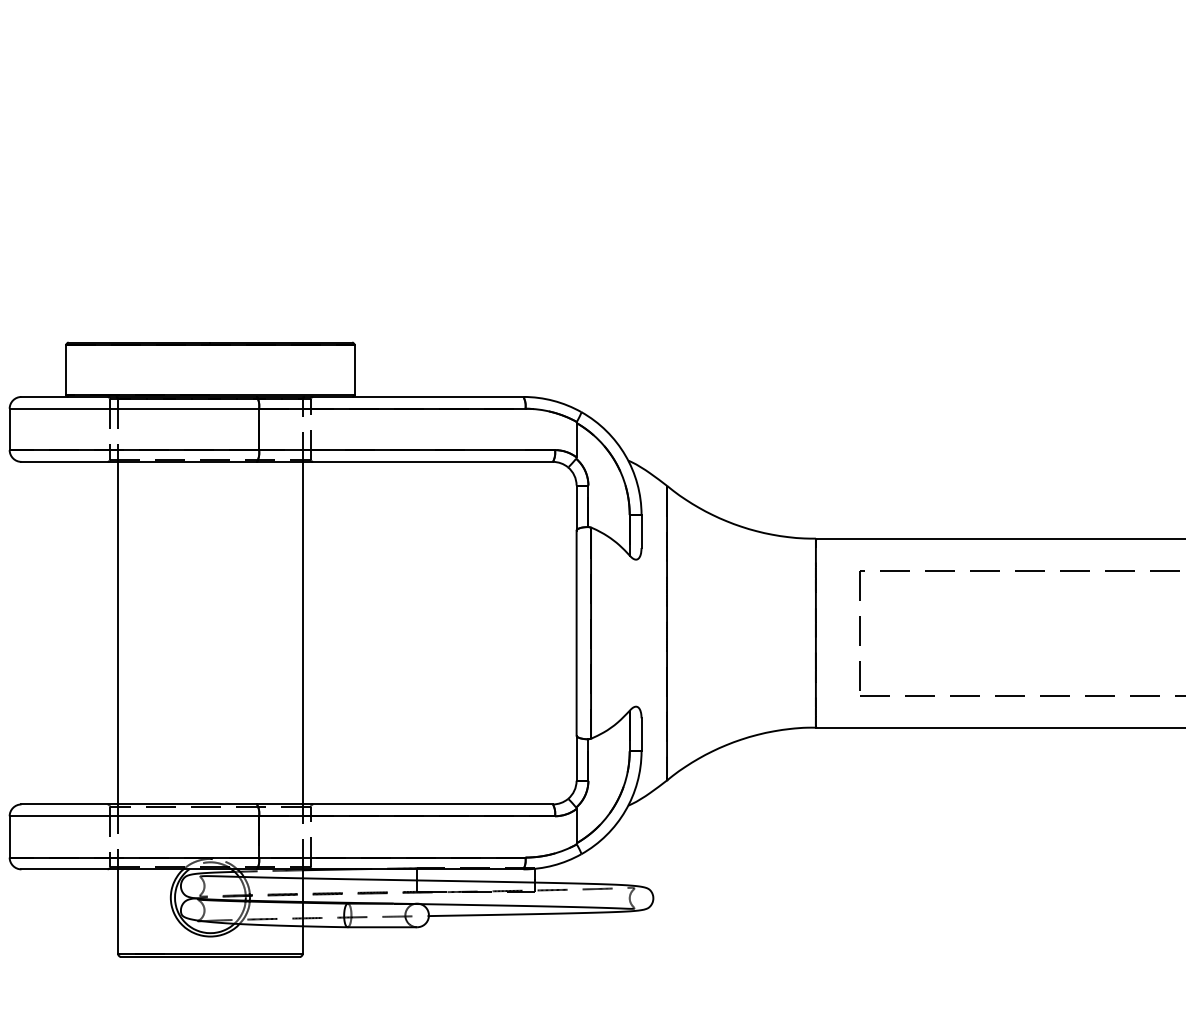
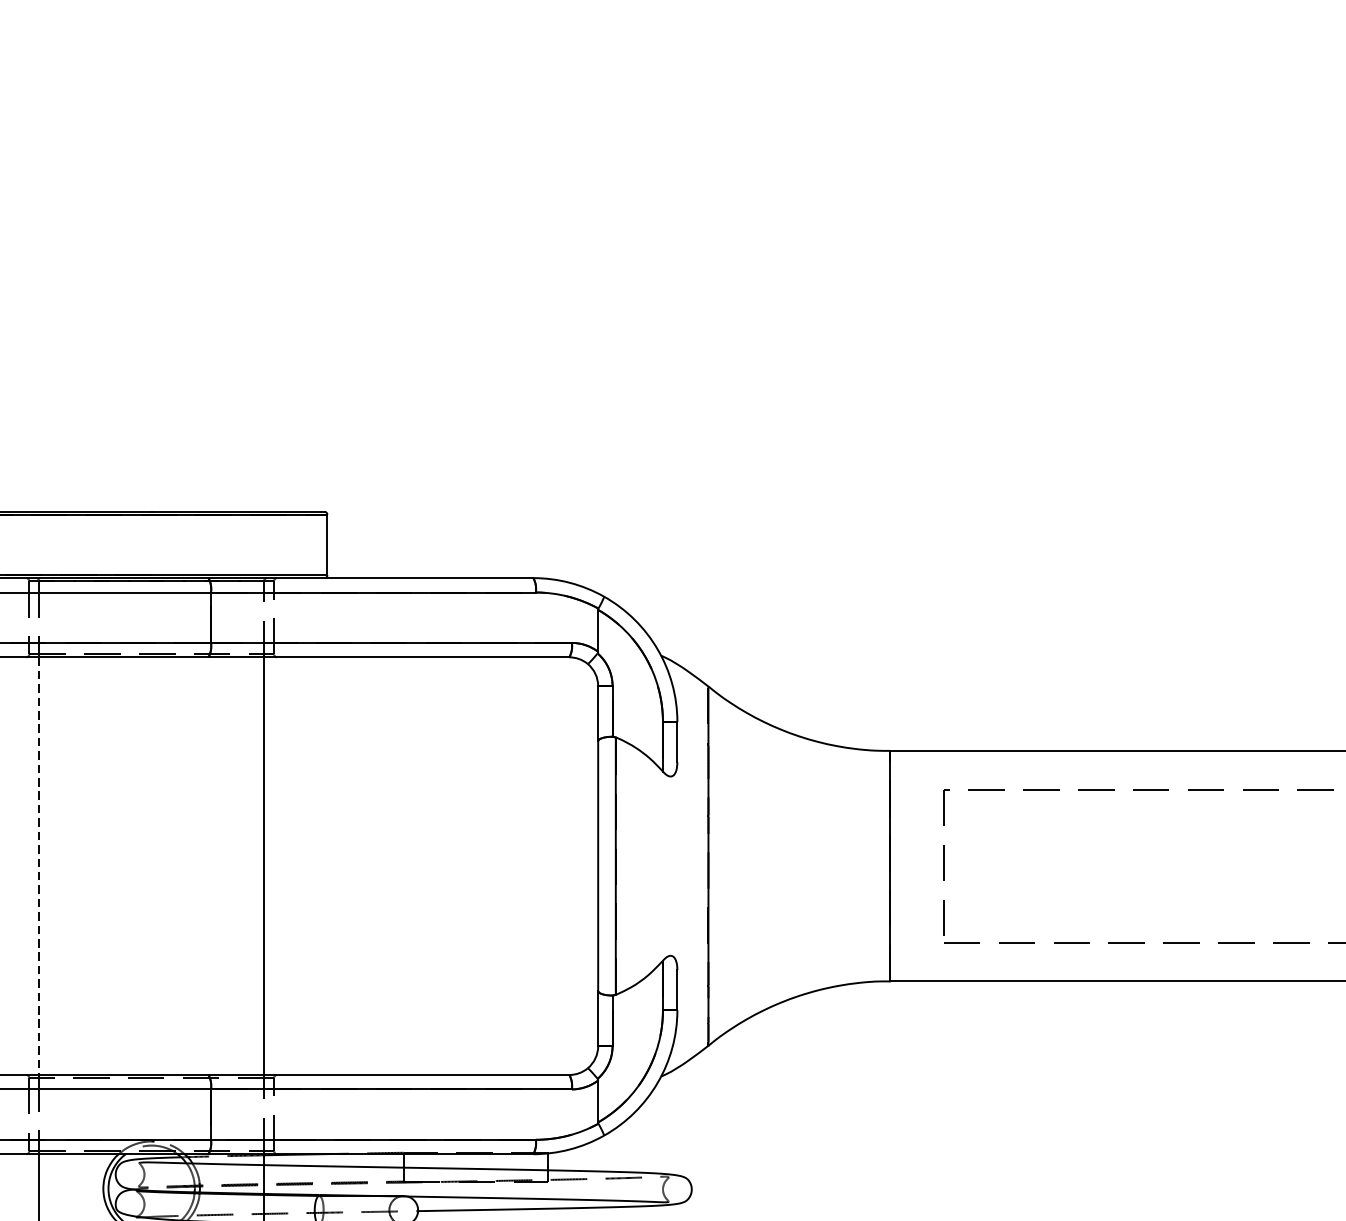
line: (118, 633) -> (39, 866), solid -> dashed

